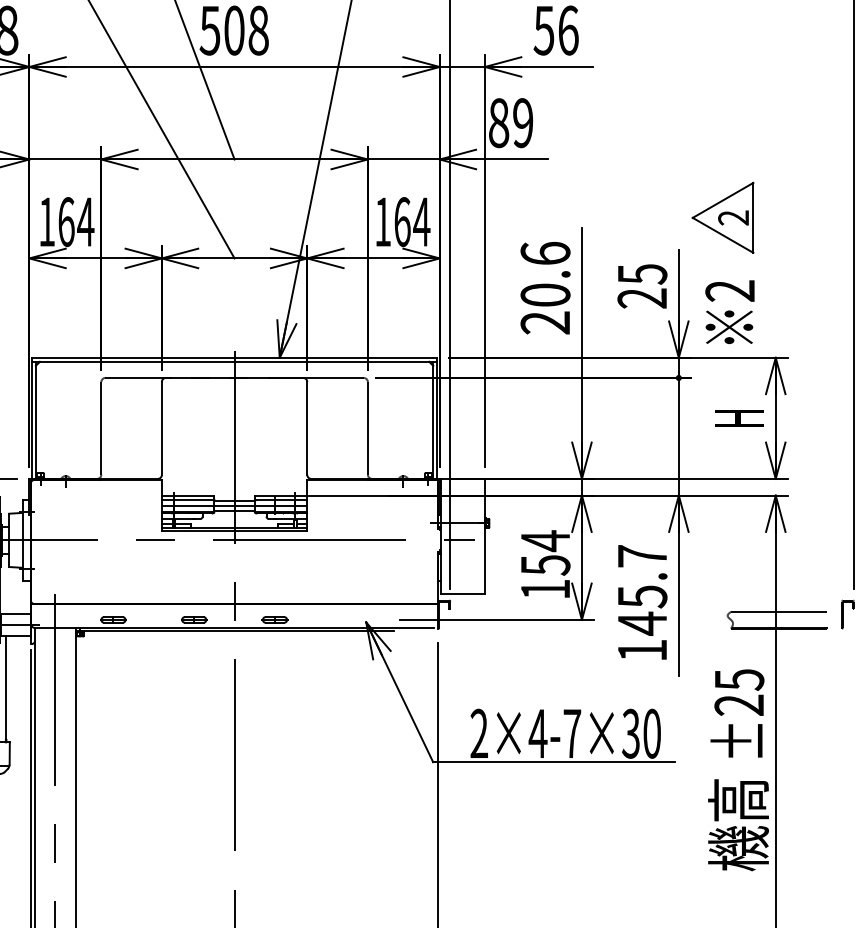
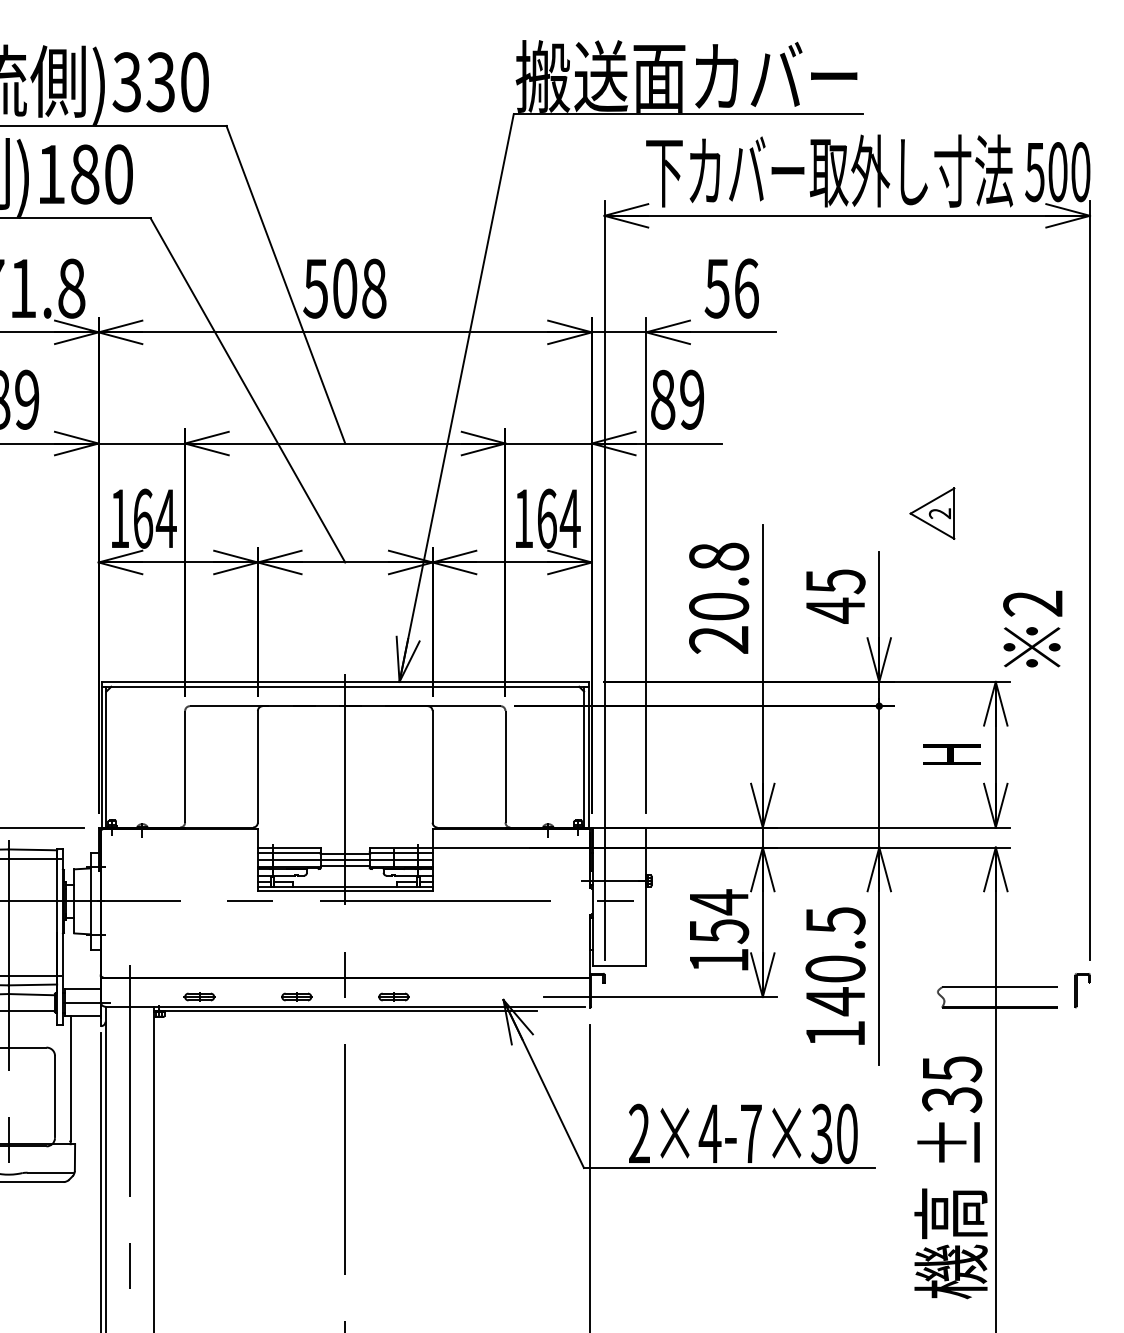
part: (723, 217) -> (932, 513), size x0.6
text: (545, 253) -> (719, 556), 20.6 -> 20.8
text: (641, 298) -> (834, 610), 25 -> 45
text: (729, 311) -> (1032, 628), moved
text: (642, 577) -> (835, 945), 145.7 -> 140.5
text: (739, 706) -> (952, 1100), ±25 -> ±35

